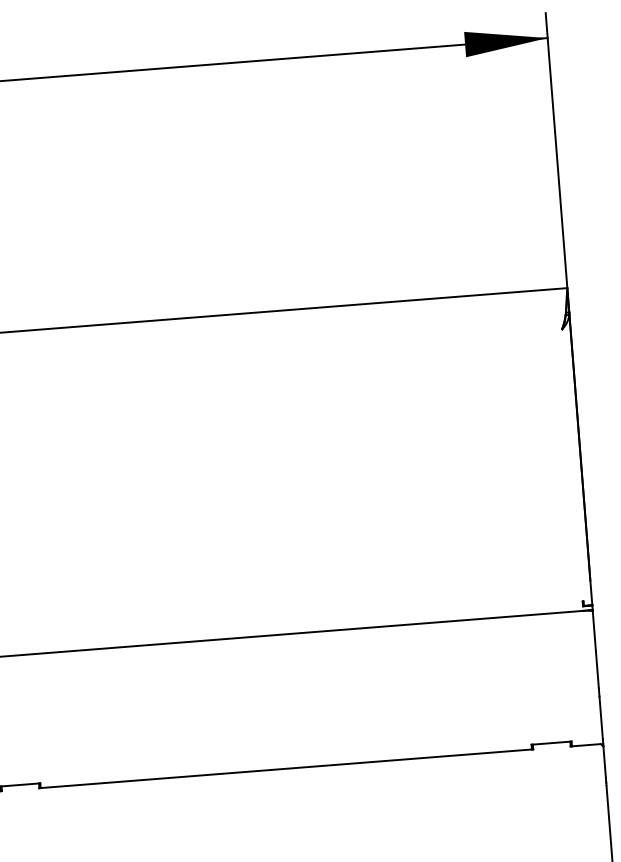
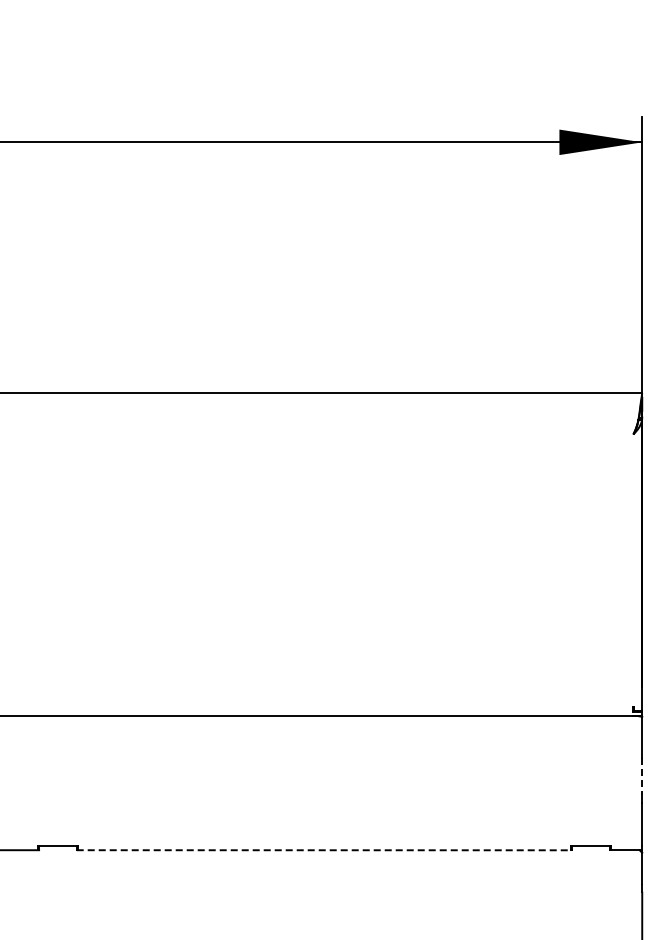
line: (597, 670) -> (642, 776), solid -> dashed
line: (286, 769) -> (324, 850), solid -> dashed

